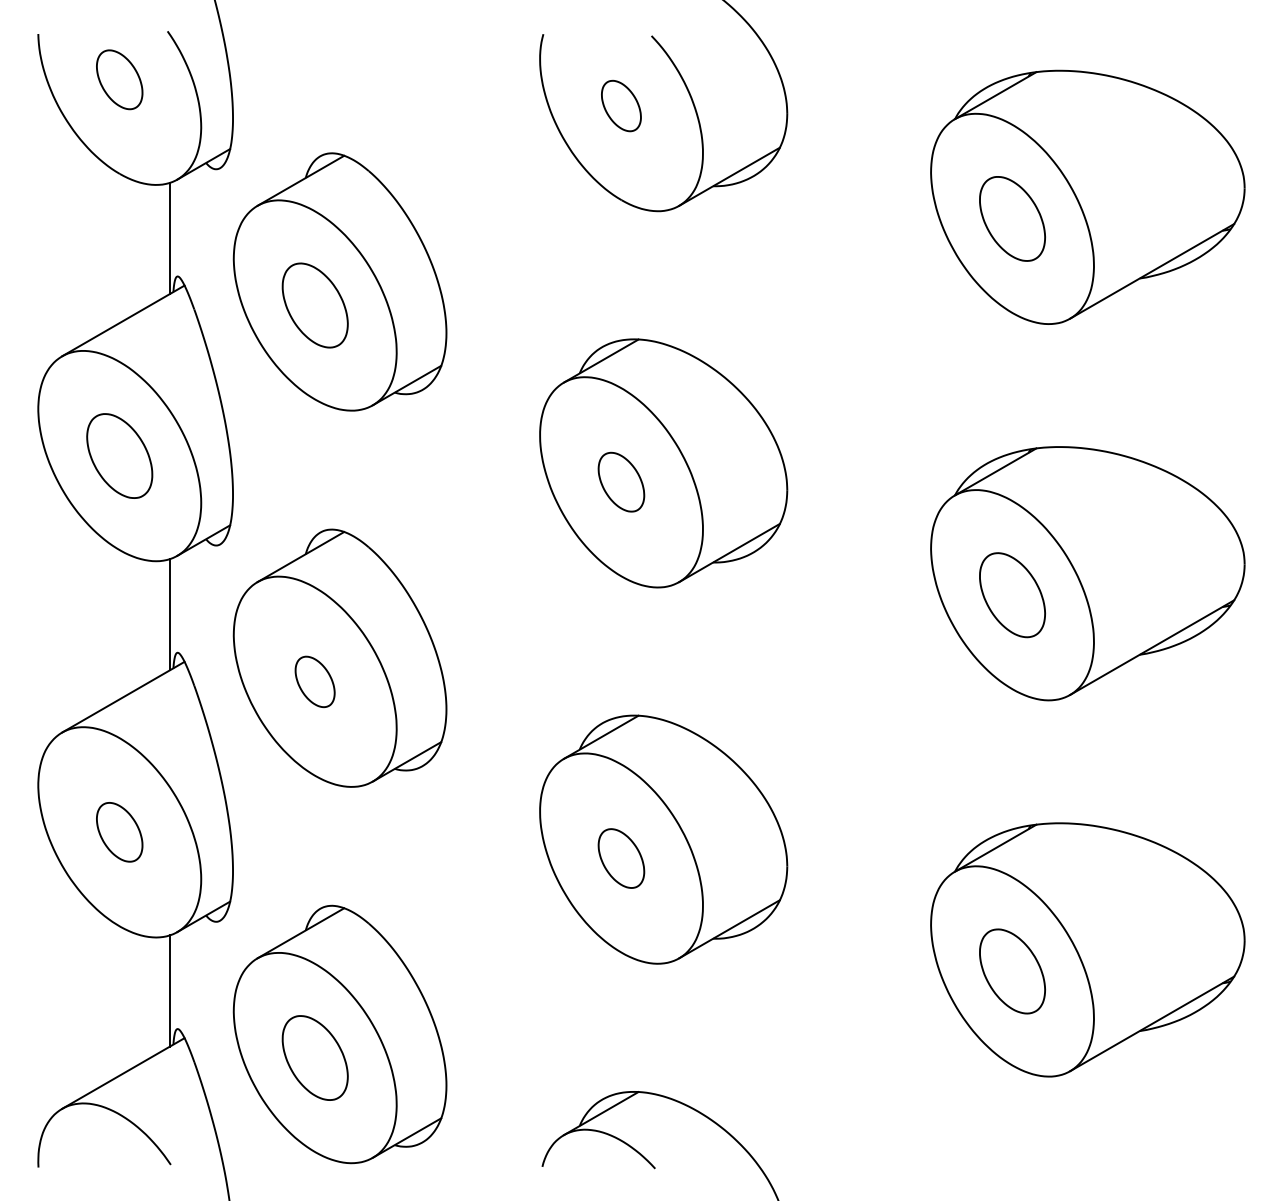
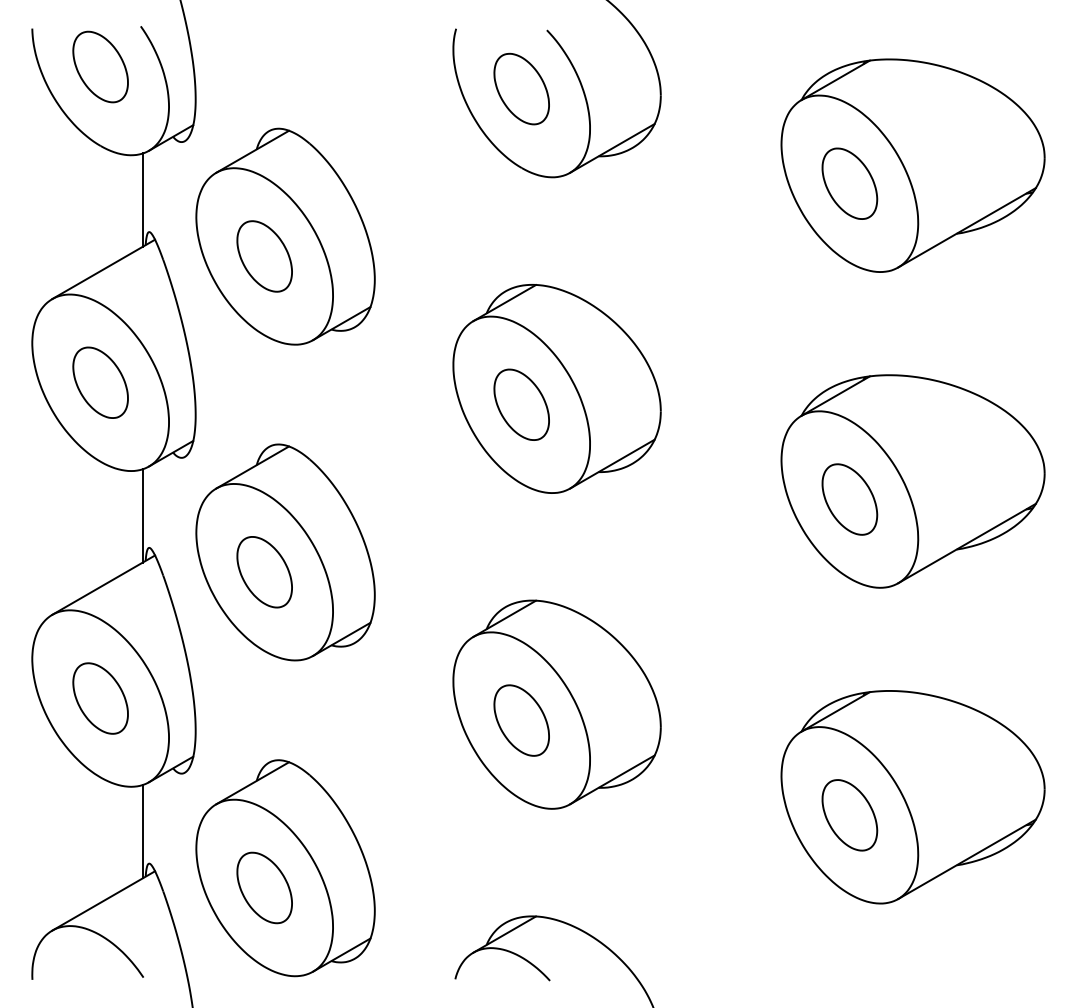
part: (119, 79) -> (100, 66), size x1.43
part: (621, 105) -> (521, 88), size x1.67
part: (621, 481) -> (521, 404), size x1.43
part: (315, 682) -> (264, 572), size x1.67
part: (119, 832) -> (100, 698), size x1.43
part: (621, 858) -> (521, 720), size x1.43

